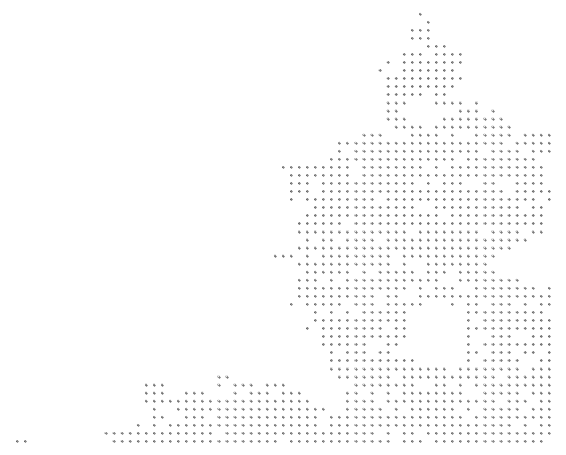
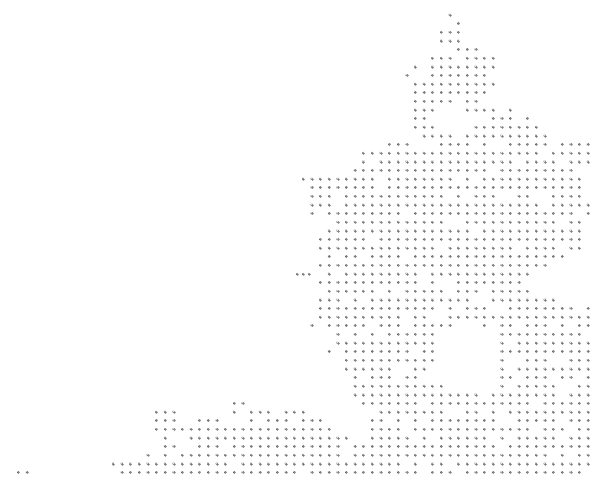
part: (283, 256) -> (303, 274), size x0.7

